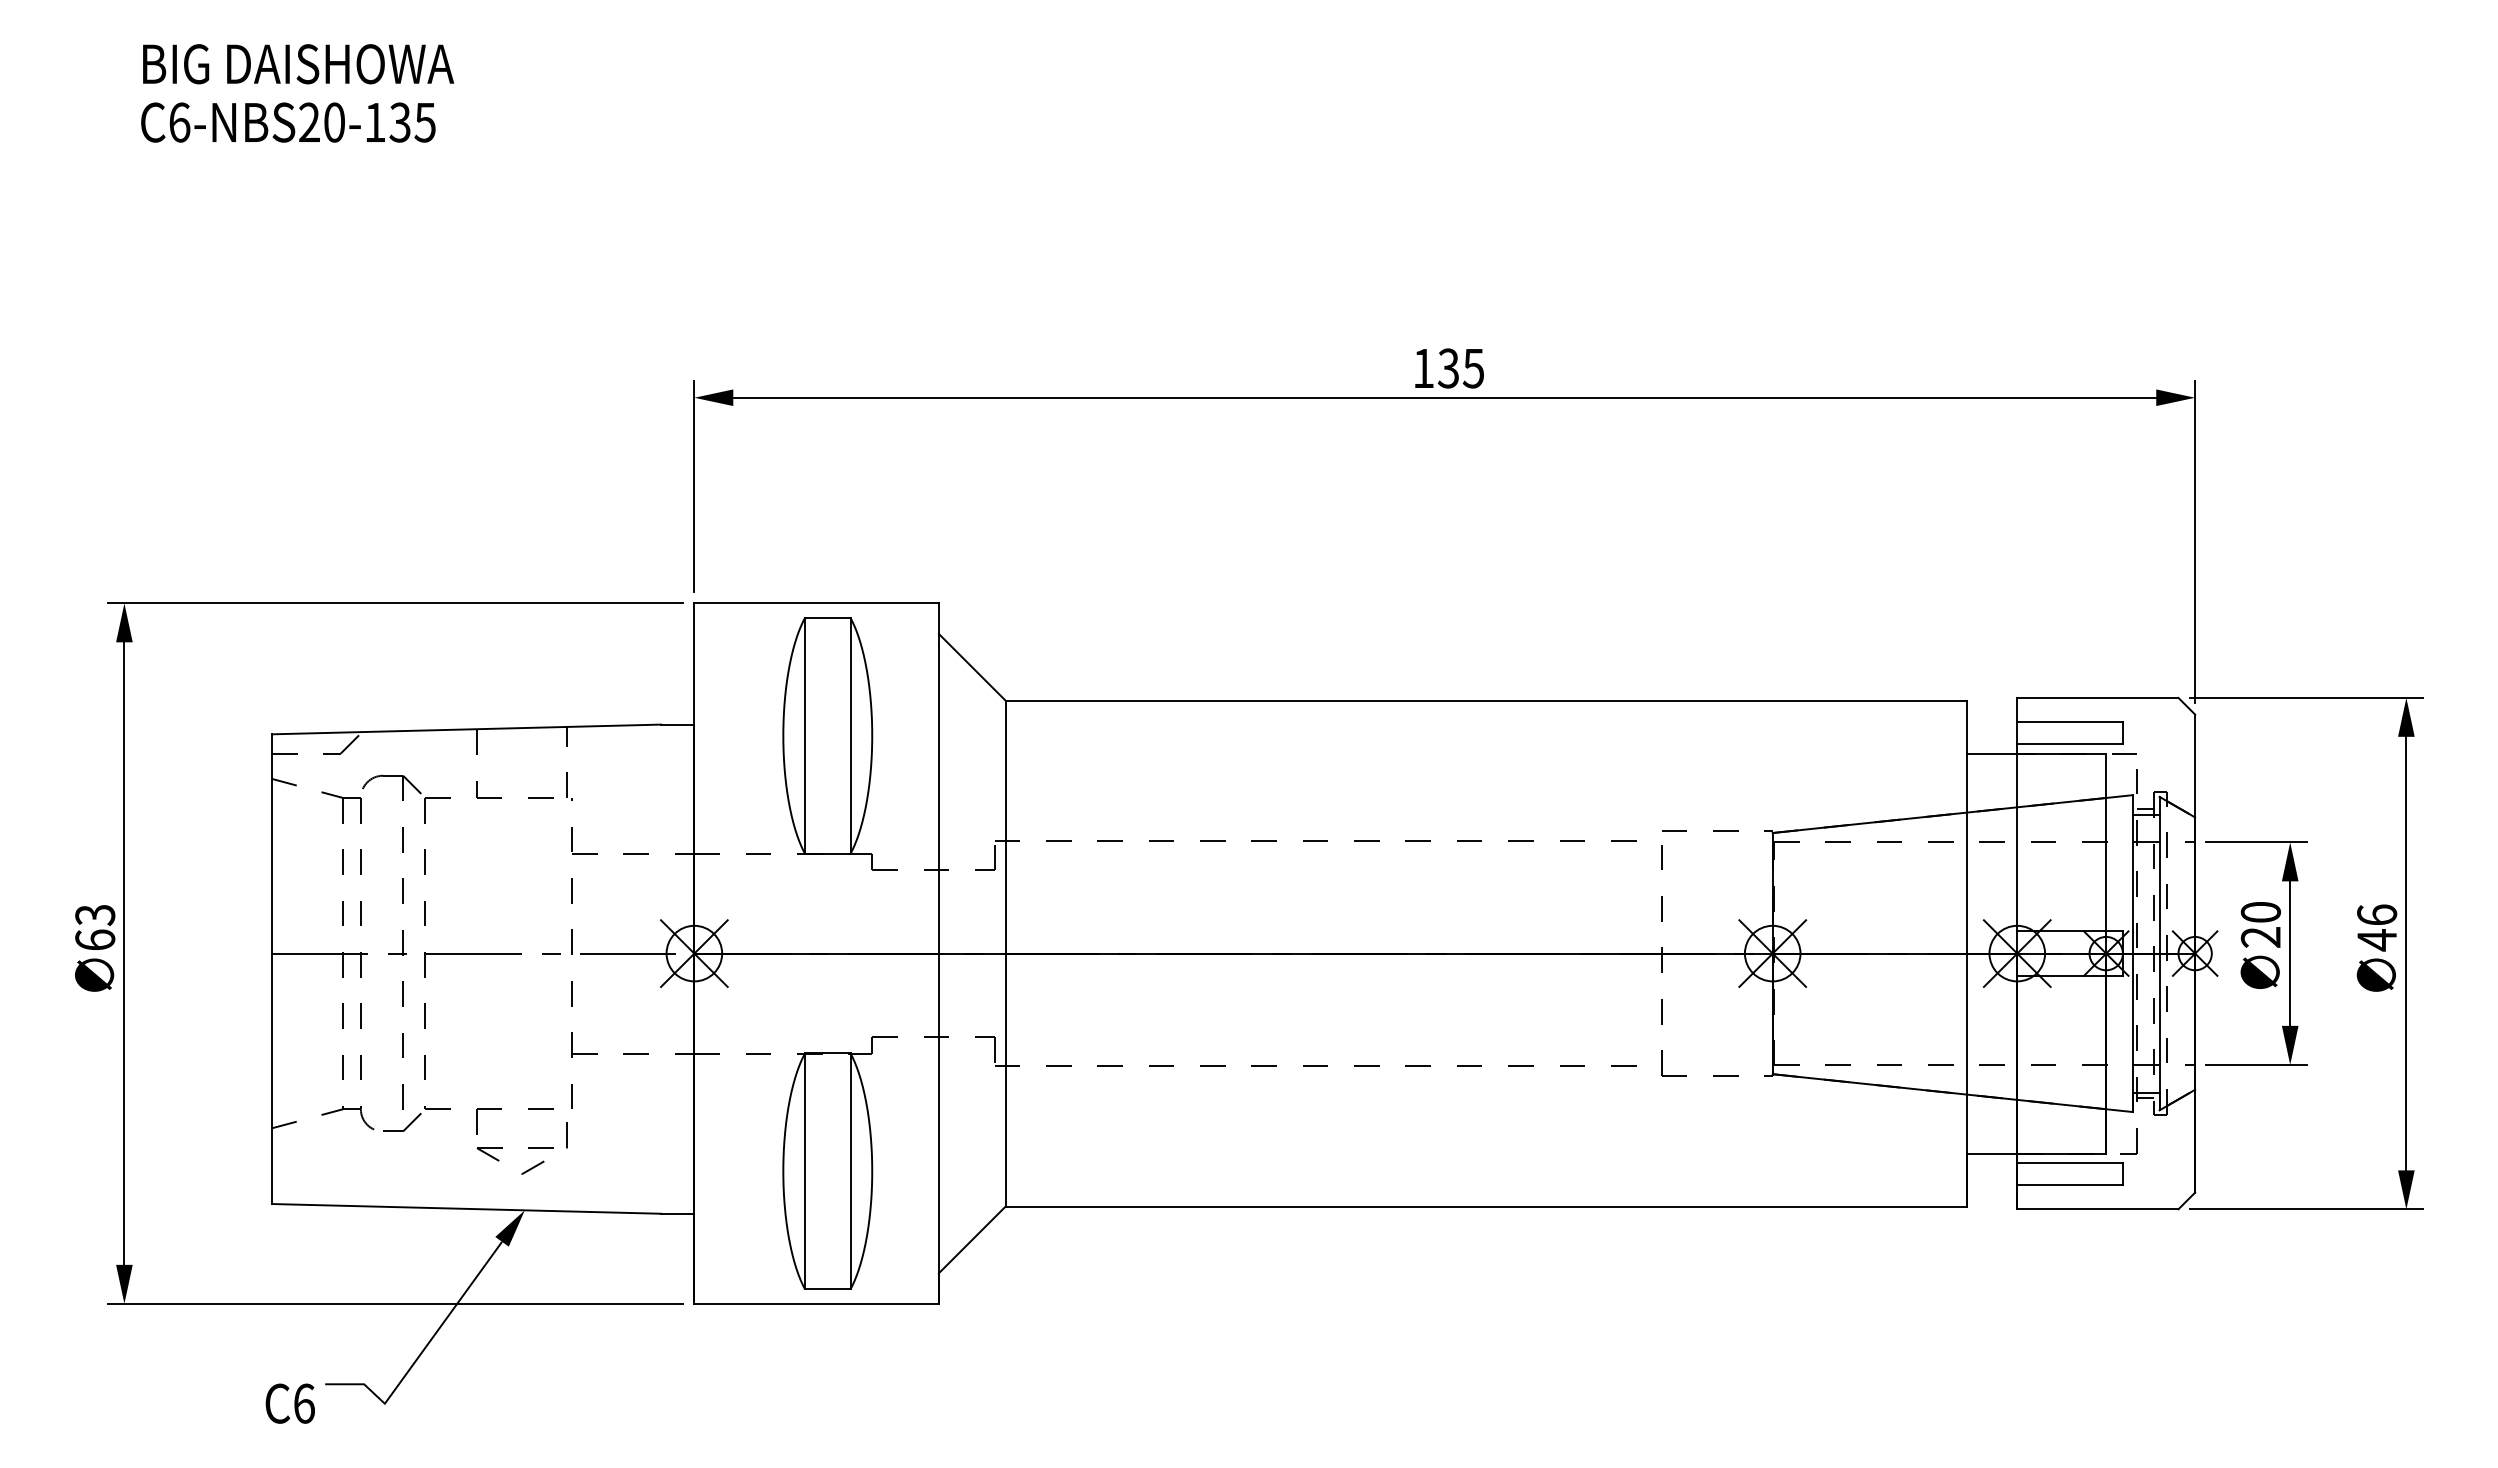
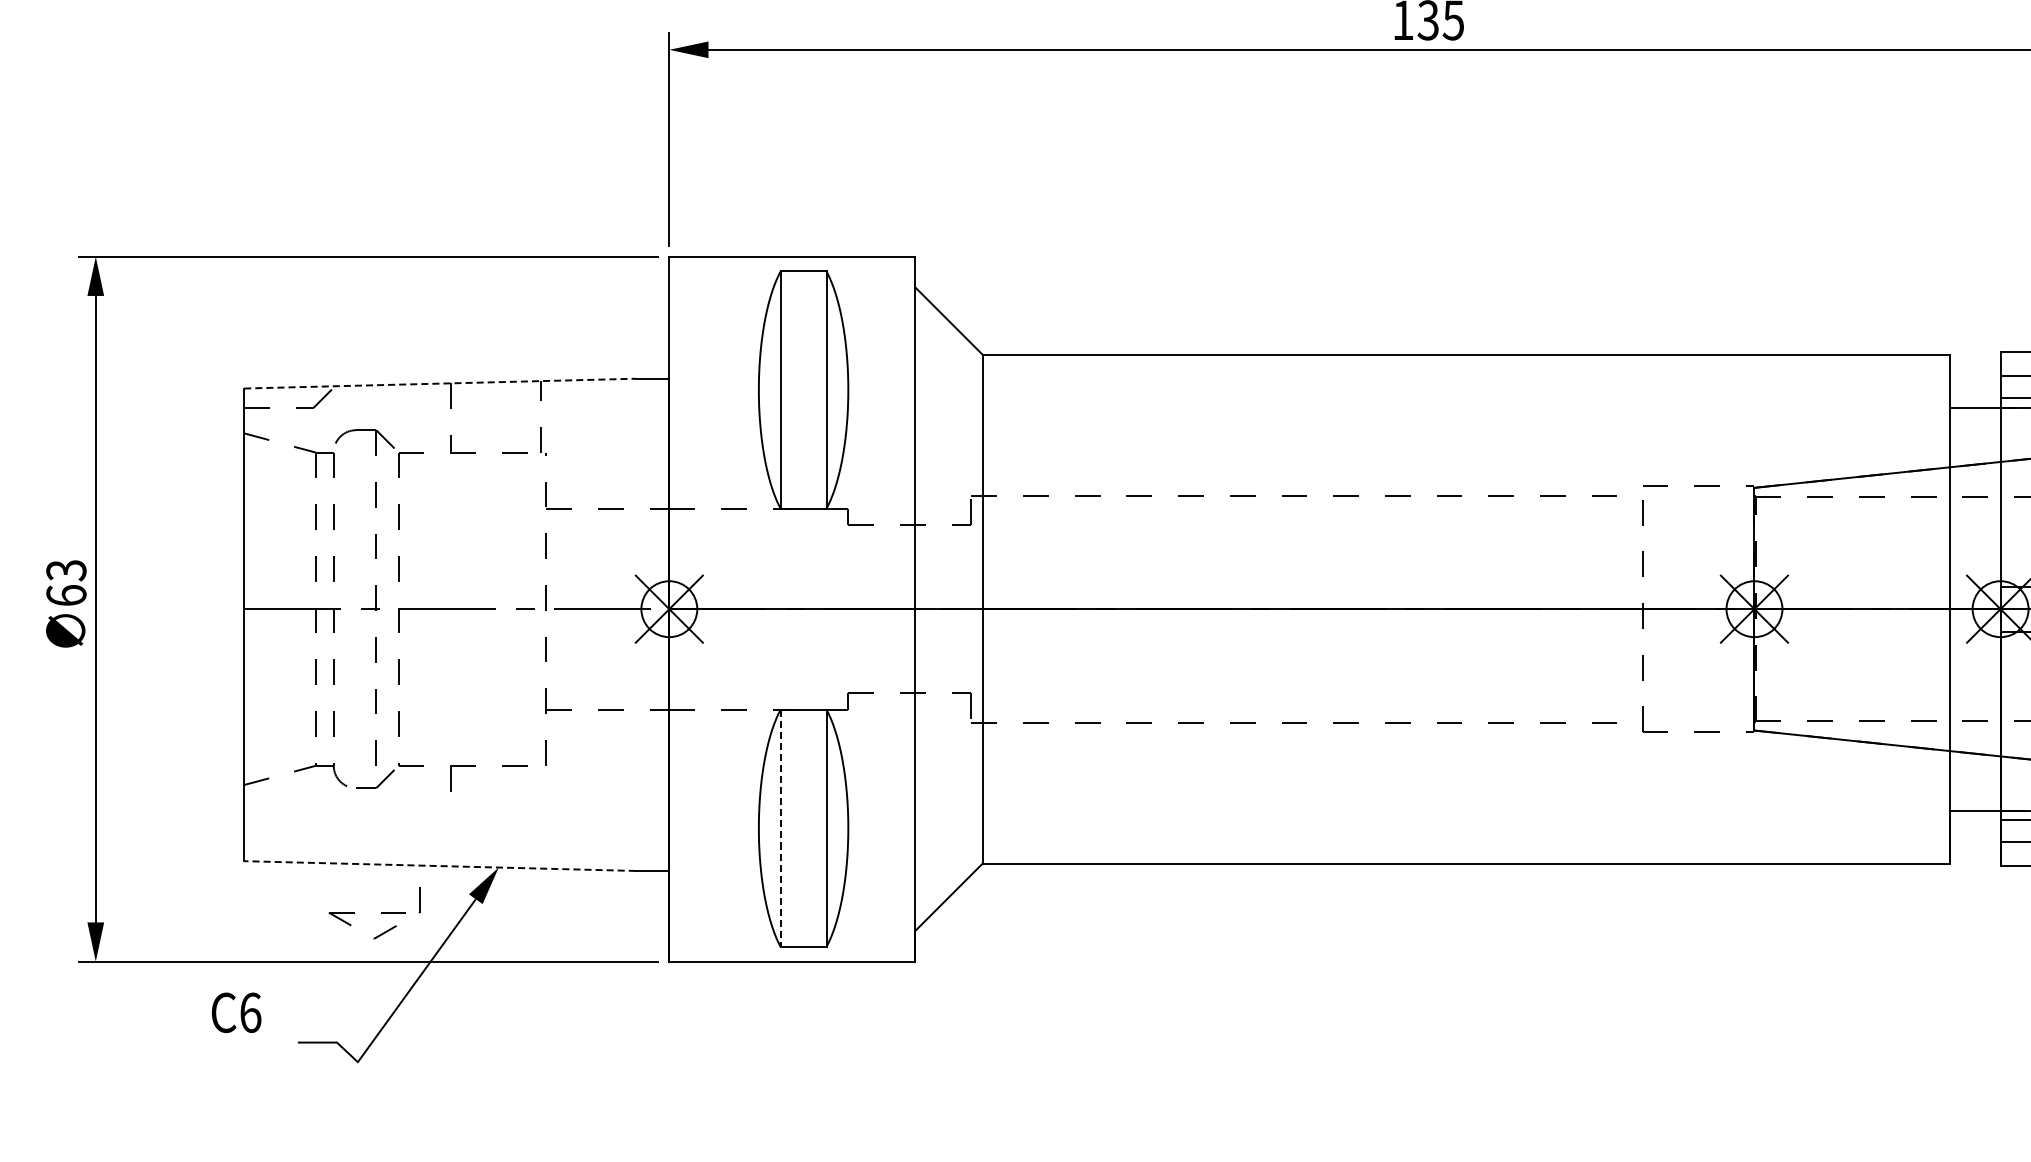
line: (466, 729) -> (440, 383), solid -> dashed
part: (528, 1148) -> (380, 912), moved
line: (804, 1171) -> (780, 828), solid -> dashed
line: (466, 1208) -> (440, 865), solid -> dashed
text: (289, 1403) -> (235, 1012), moved

